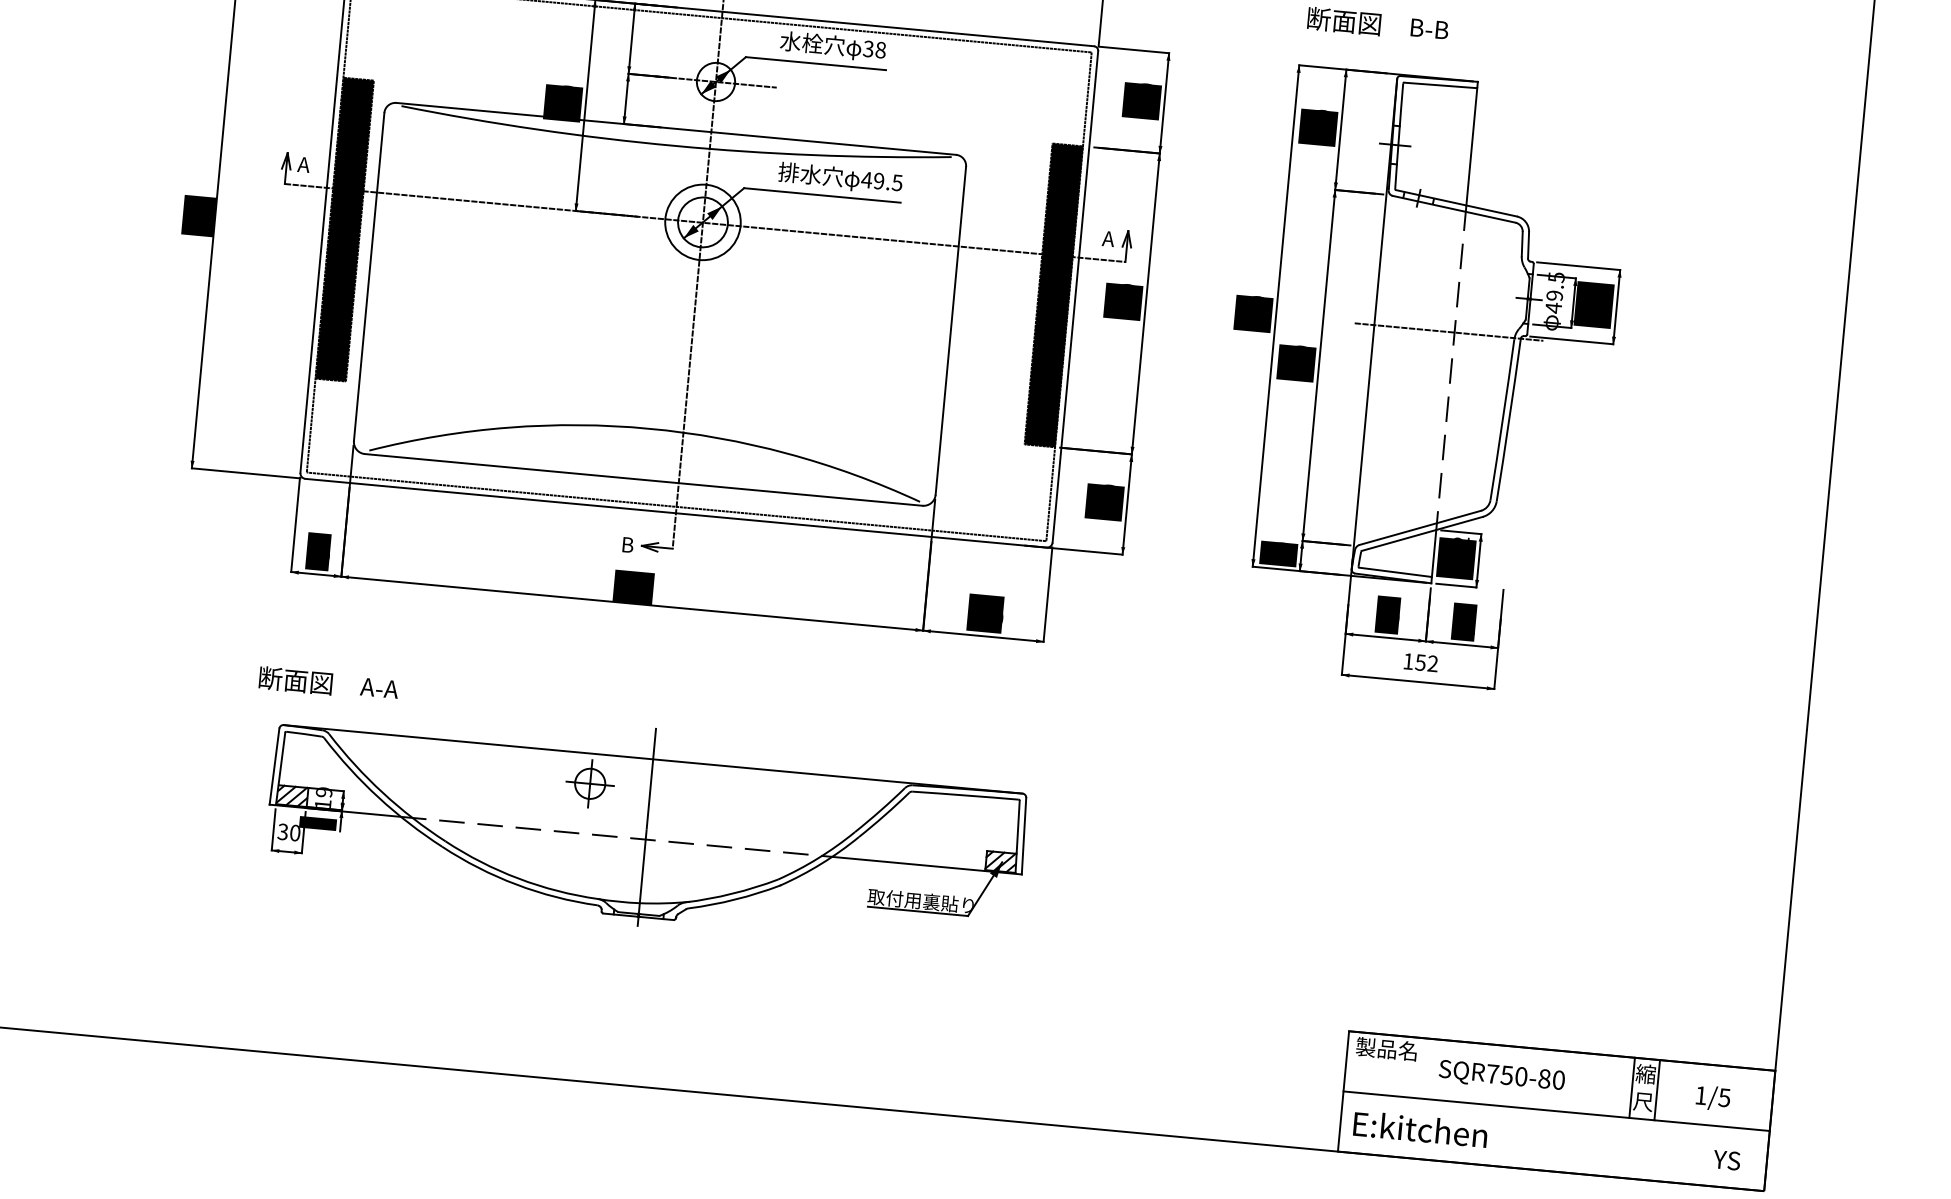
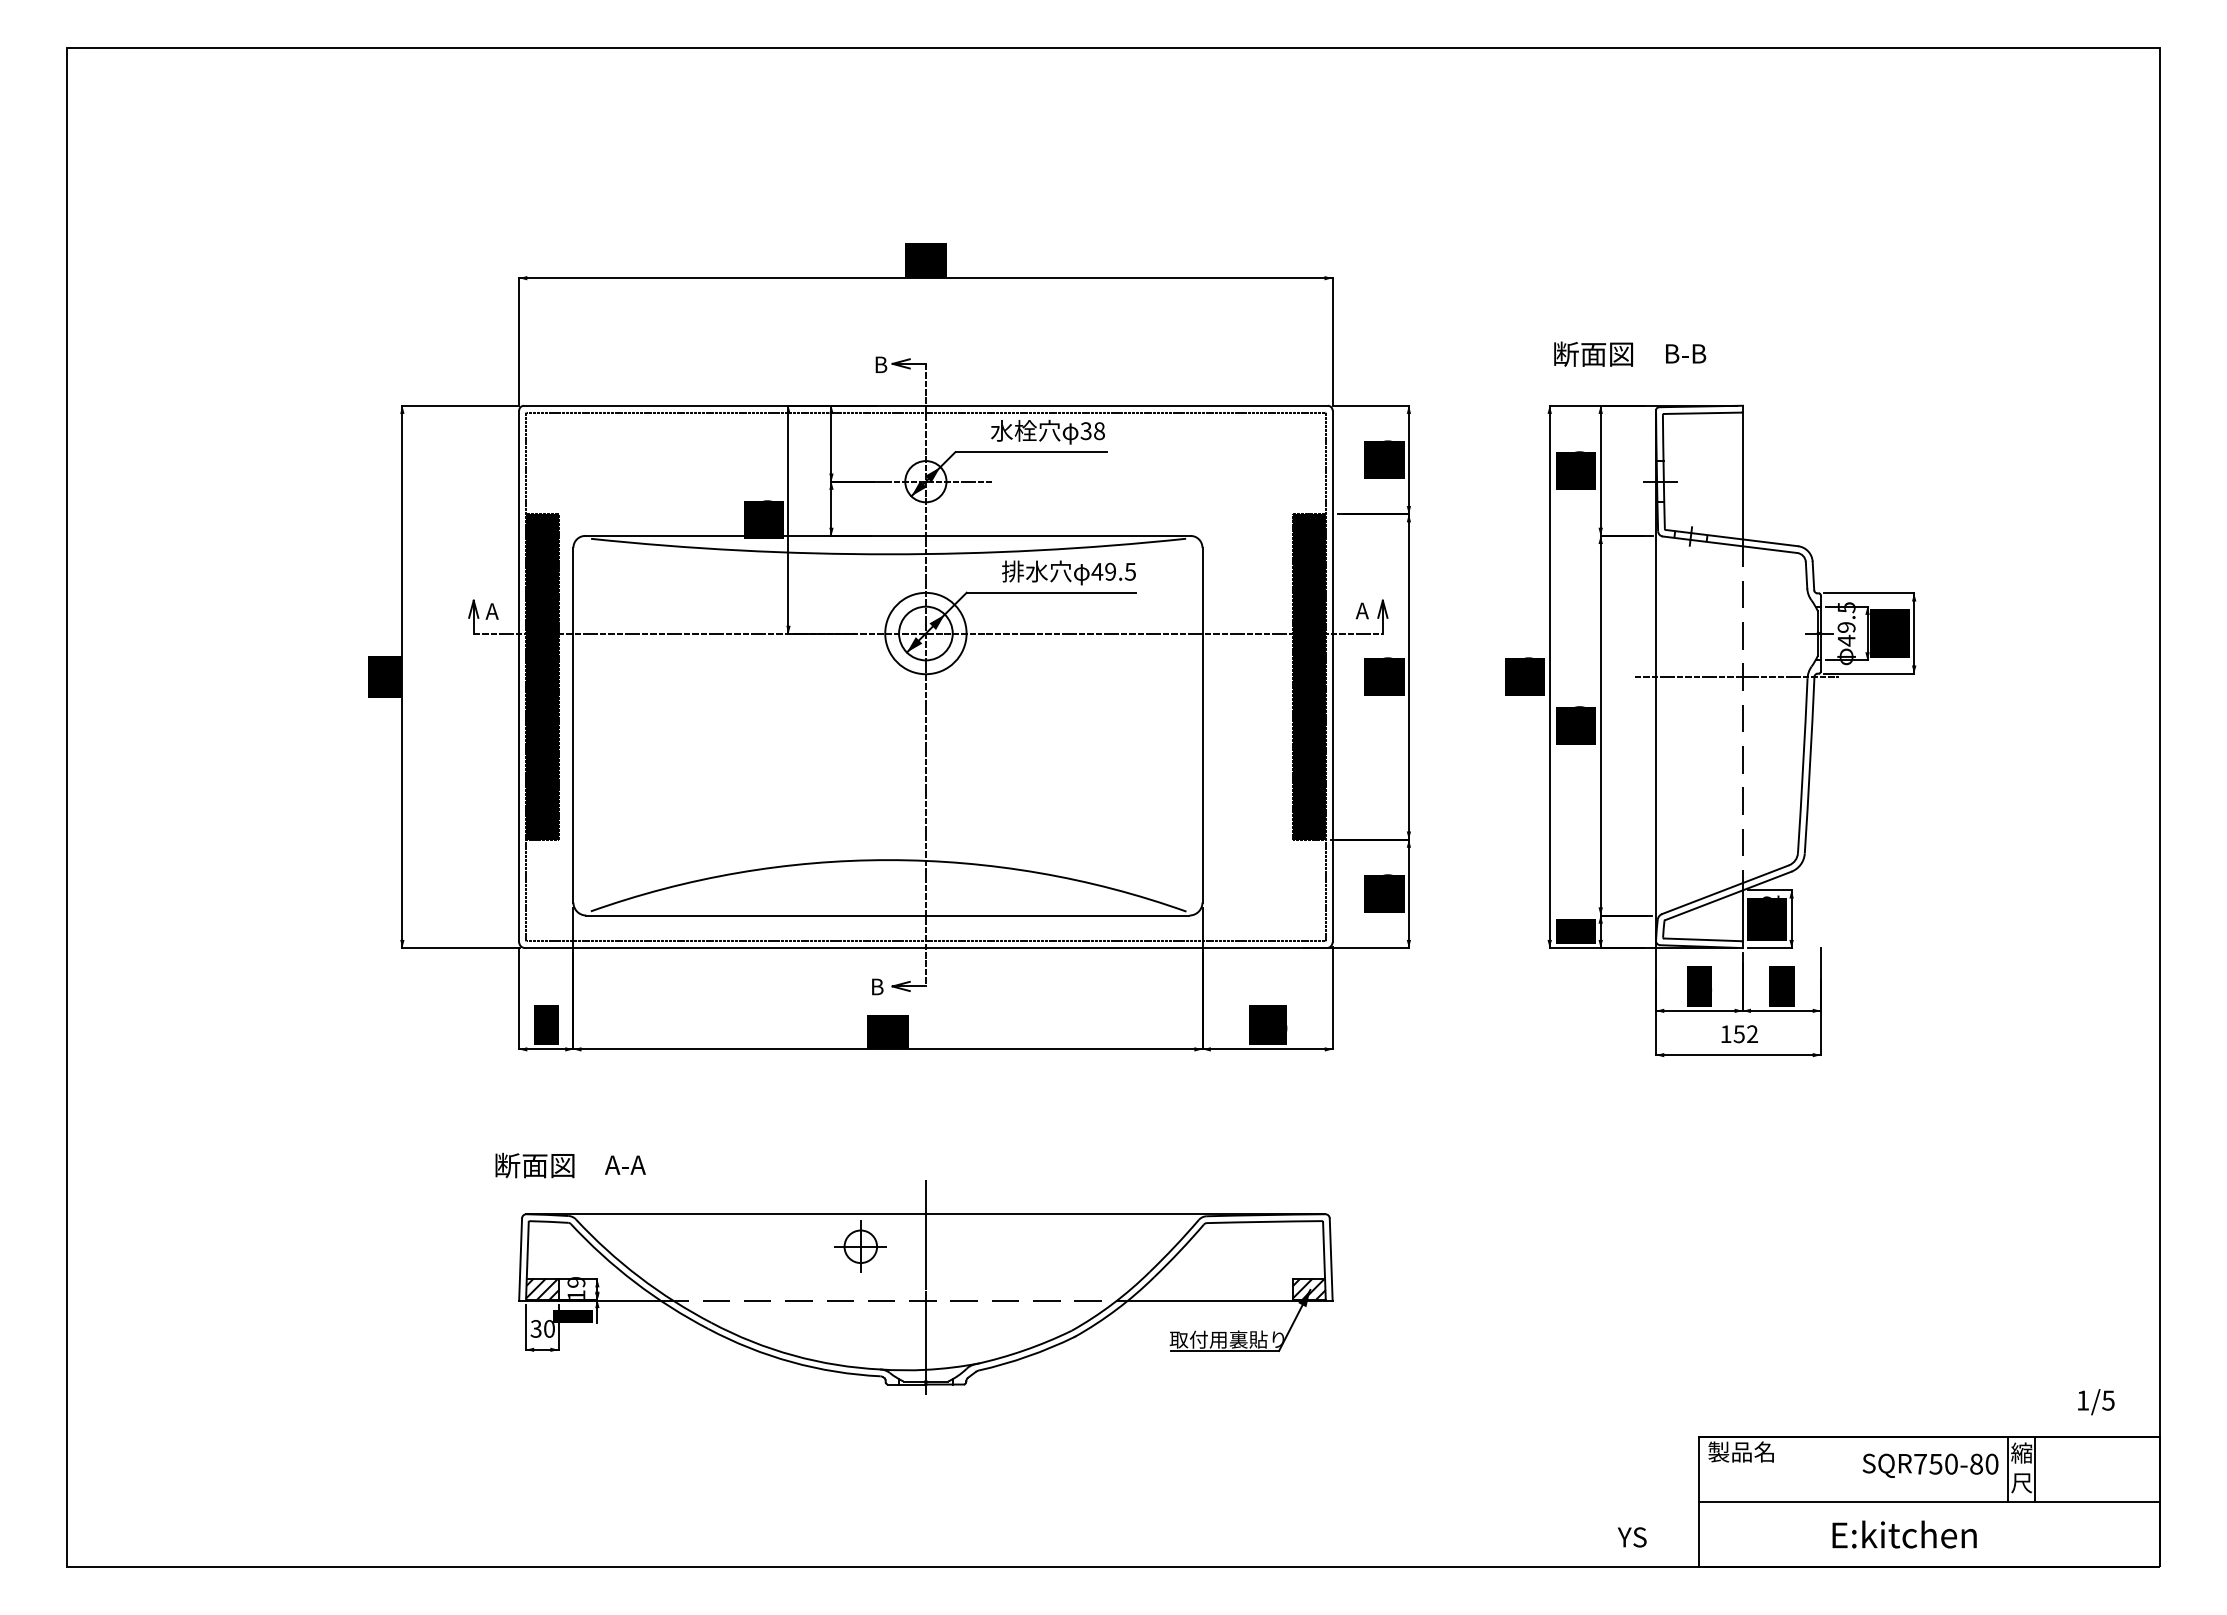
text: (1501, 1076) -> (1930, 1465), moved
text: (1713, 1098) -> (2096, 1402), moved
text: (1420, 1129) -> (1904, 1534), moved
text: (1726, 1160) -> (1631, 1537), moved

